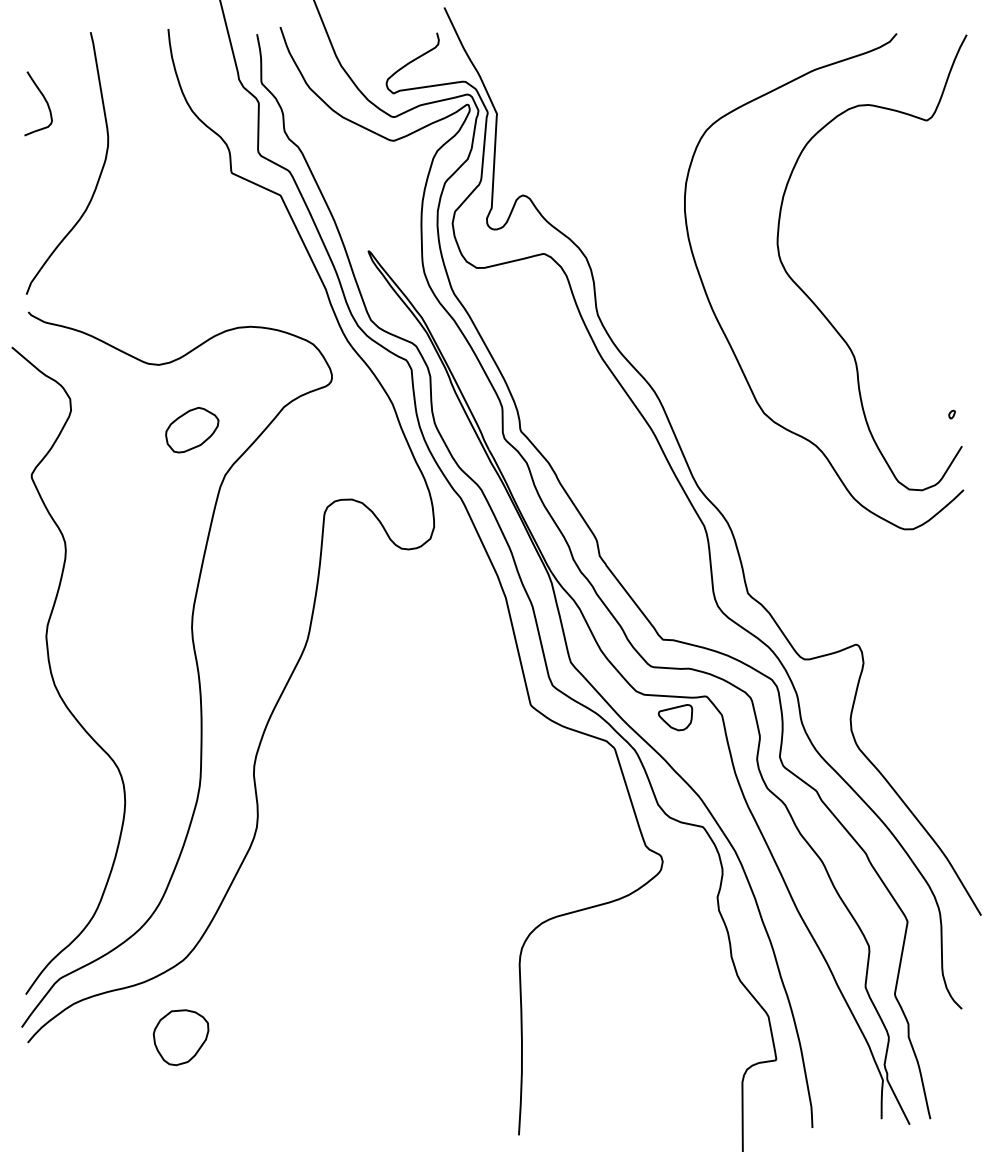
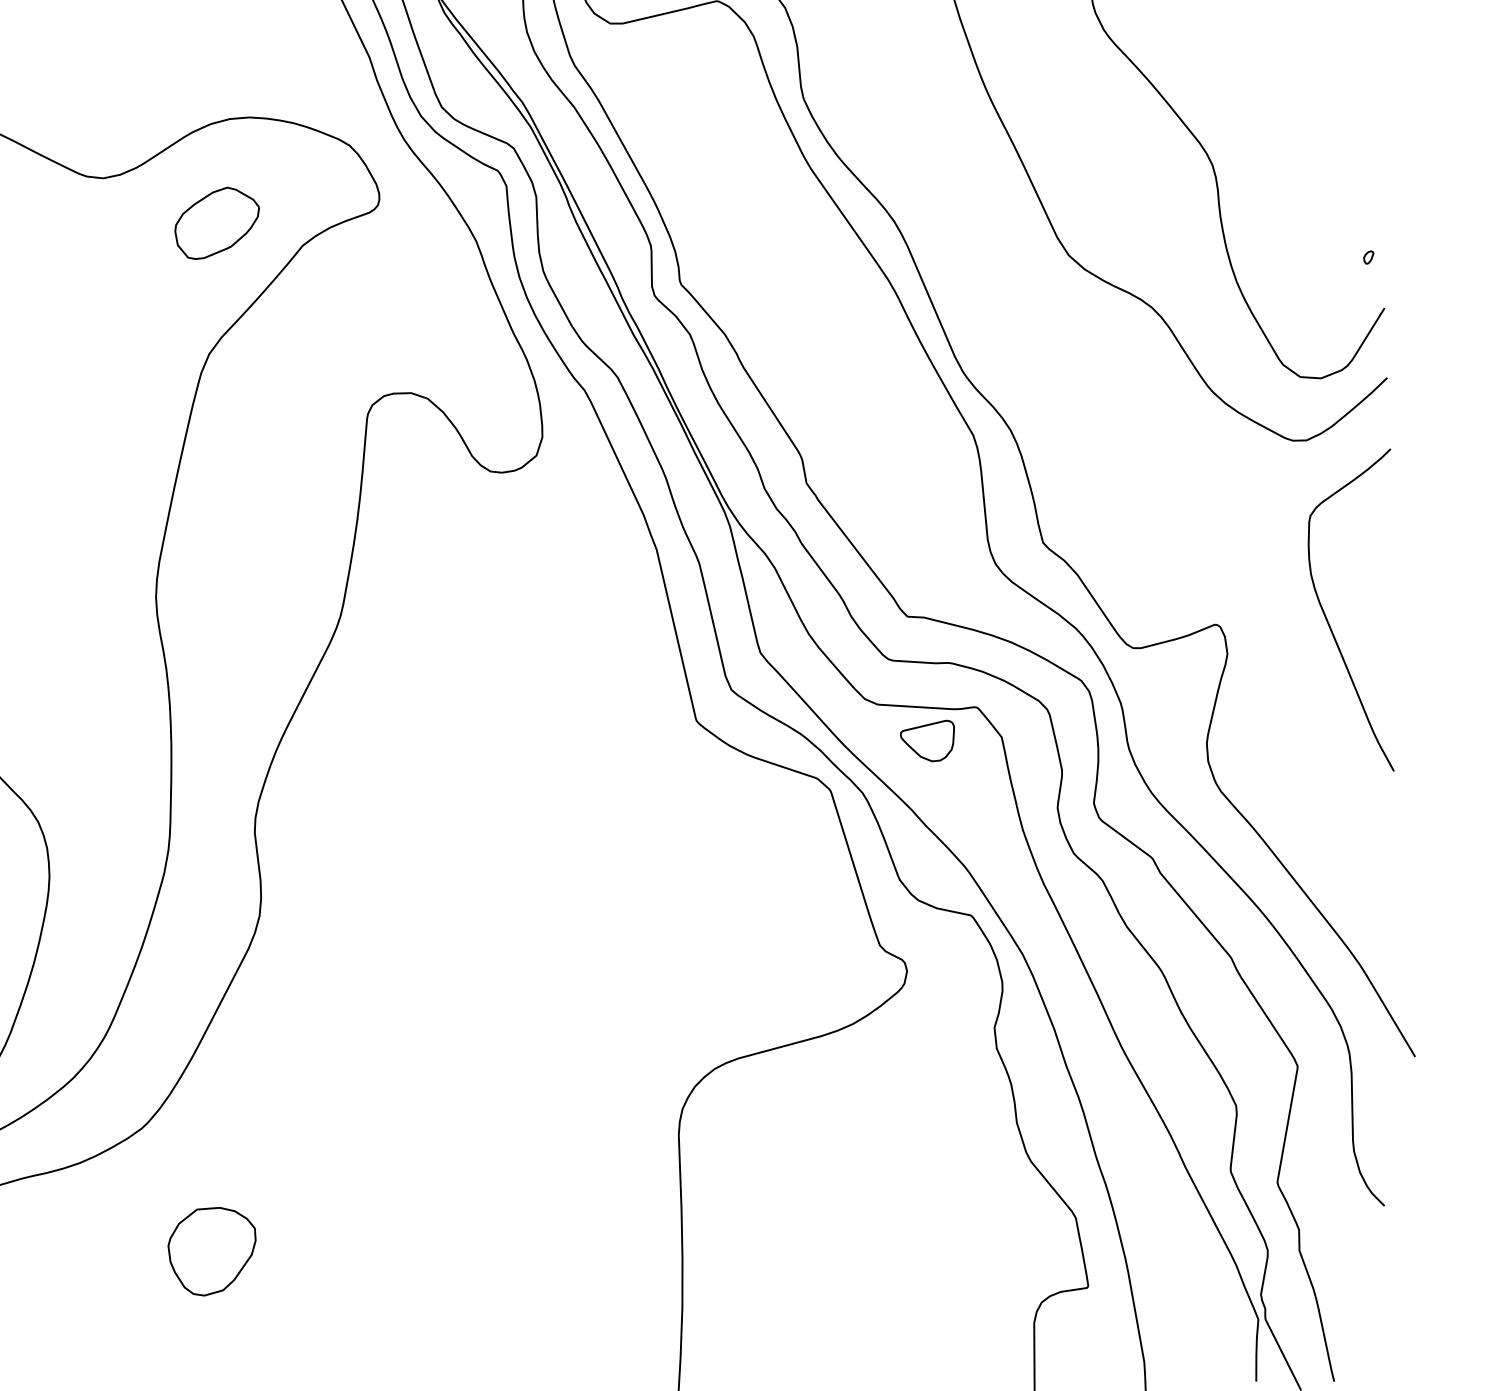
part: (192, 429) -> (217, 222), moved
curve: (927, 642) -> (1329, 621), added
part: (180, 1037) -> (211, 1251), moved

